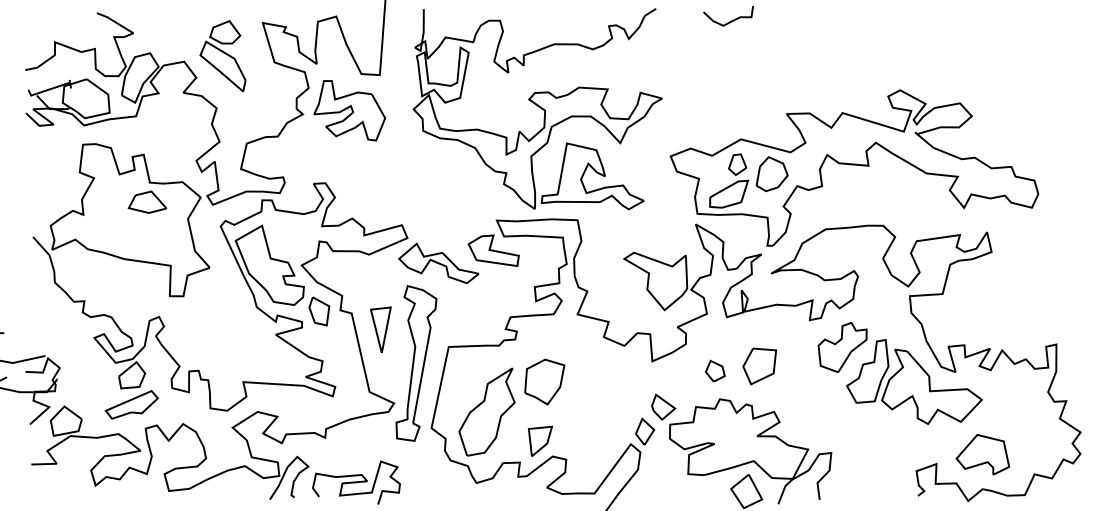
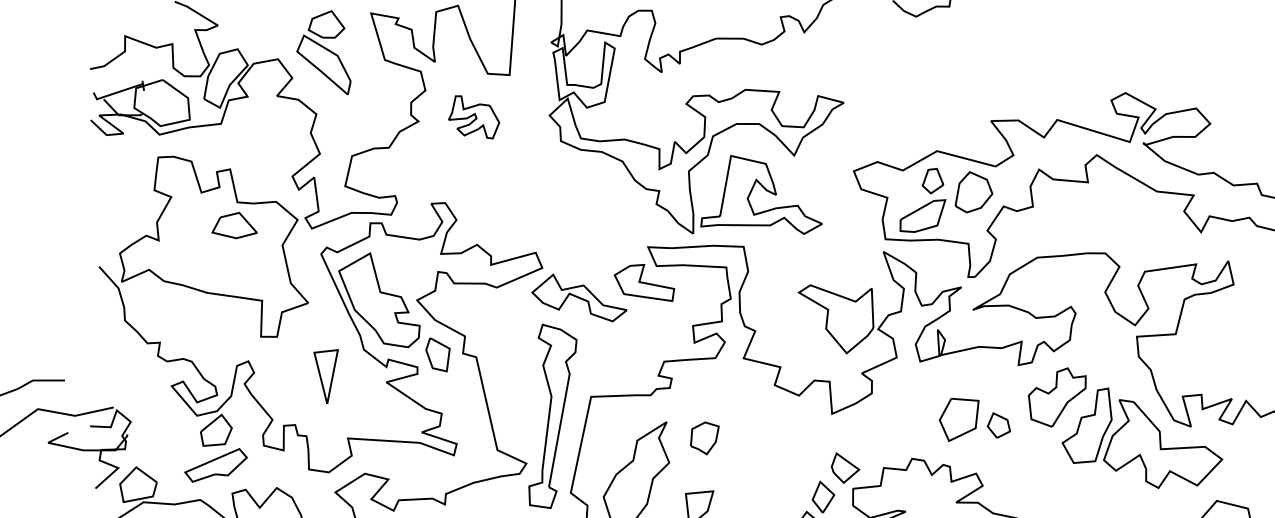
part: (349, 110) -> (473, 116), size x0.6
part: (380, 329) -> (325, 376), moved
part: (715, 370) -> (999, 424), moved
part: (544, 381) -> (704, 437), size x0.6

